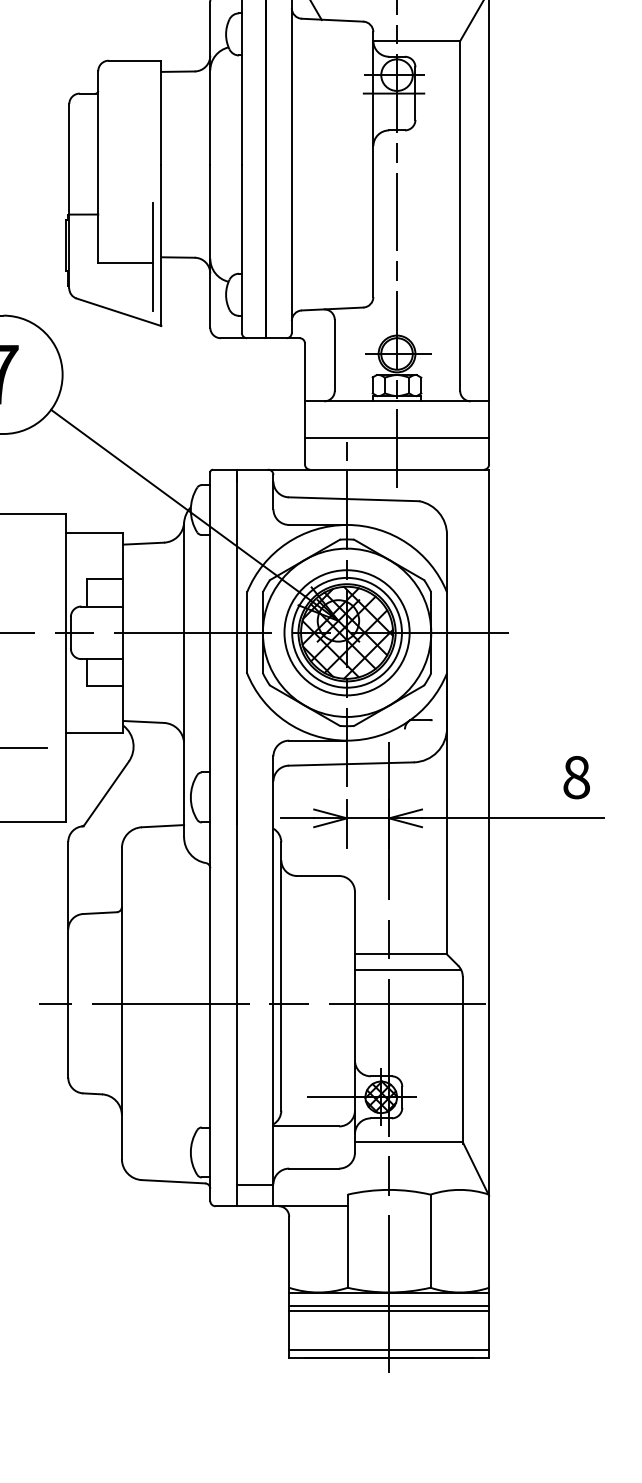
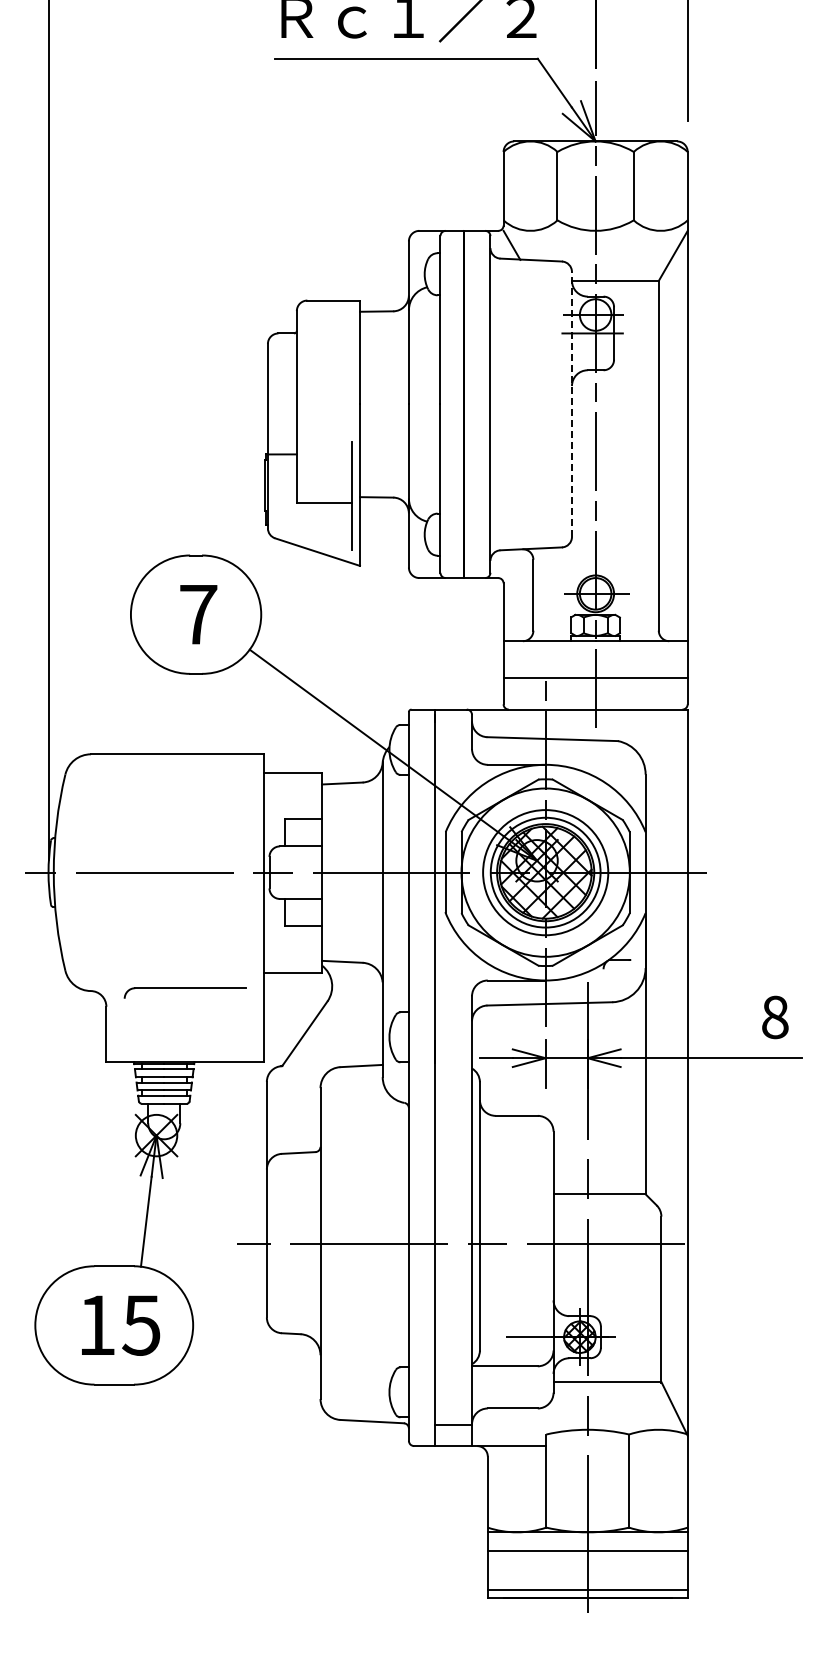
line: (372, 163) -> (571, 403), solid -> dashed
line: (407, 970) -> (606, 1210), removed
line: (388, 1305) -> (587, 1545), removed

